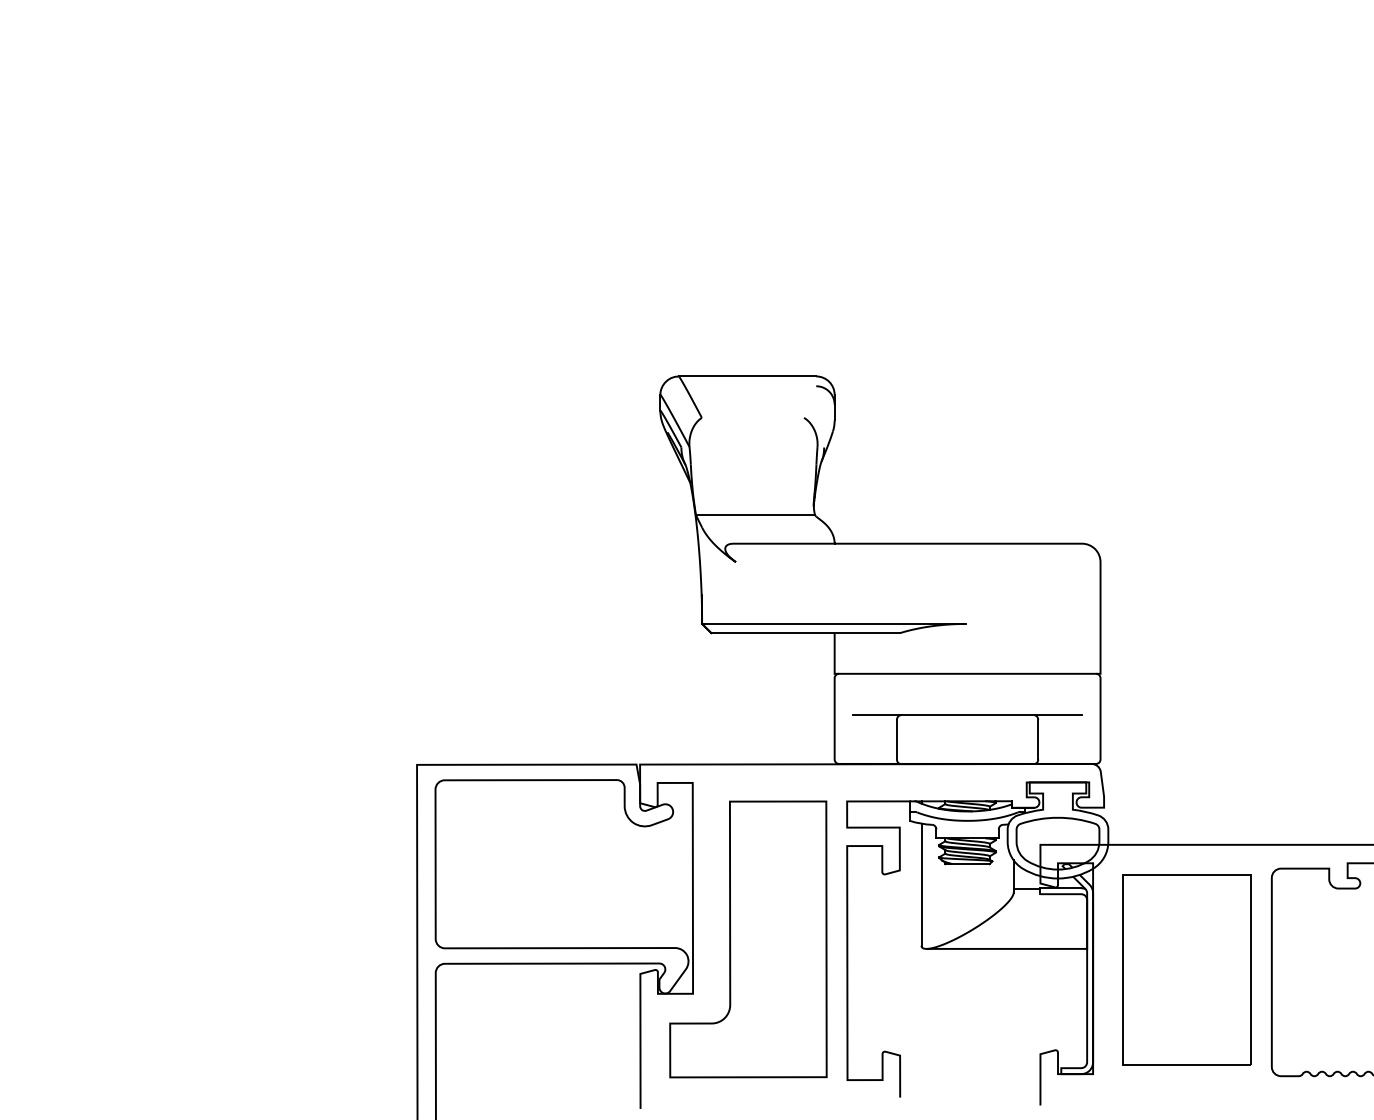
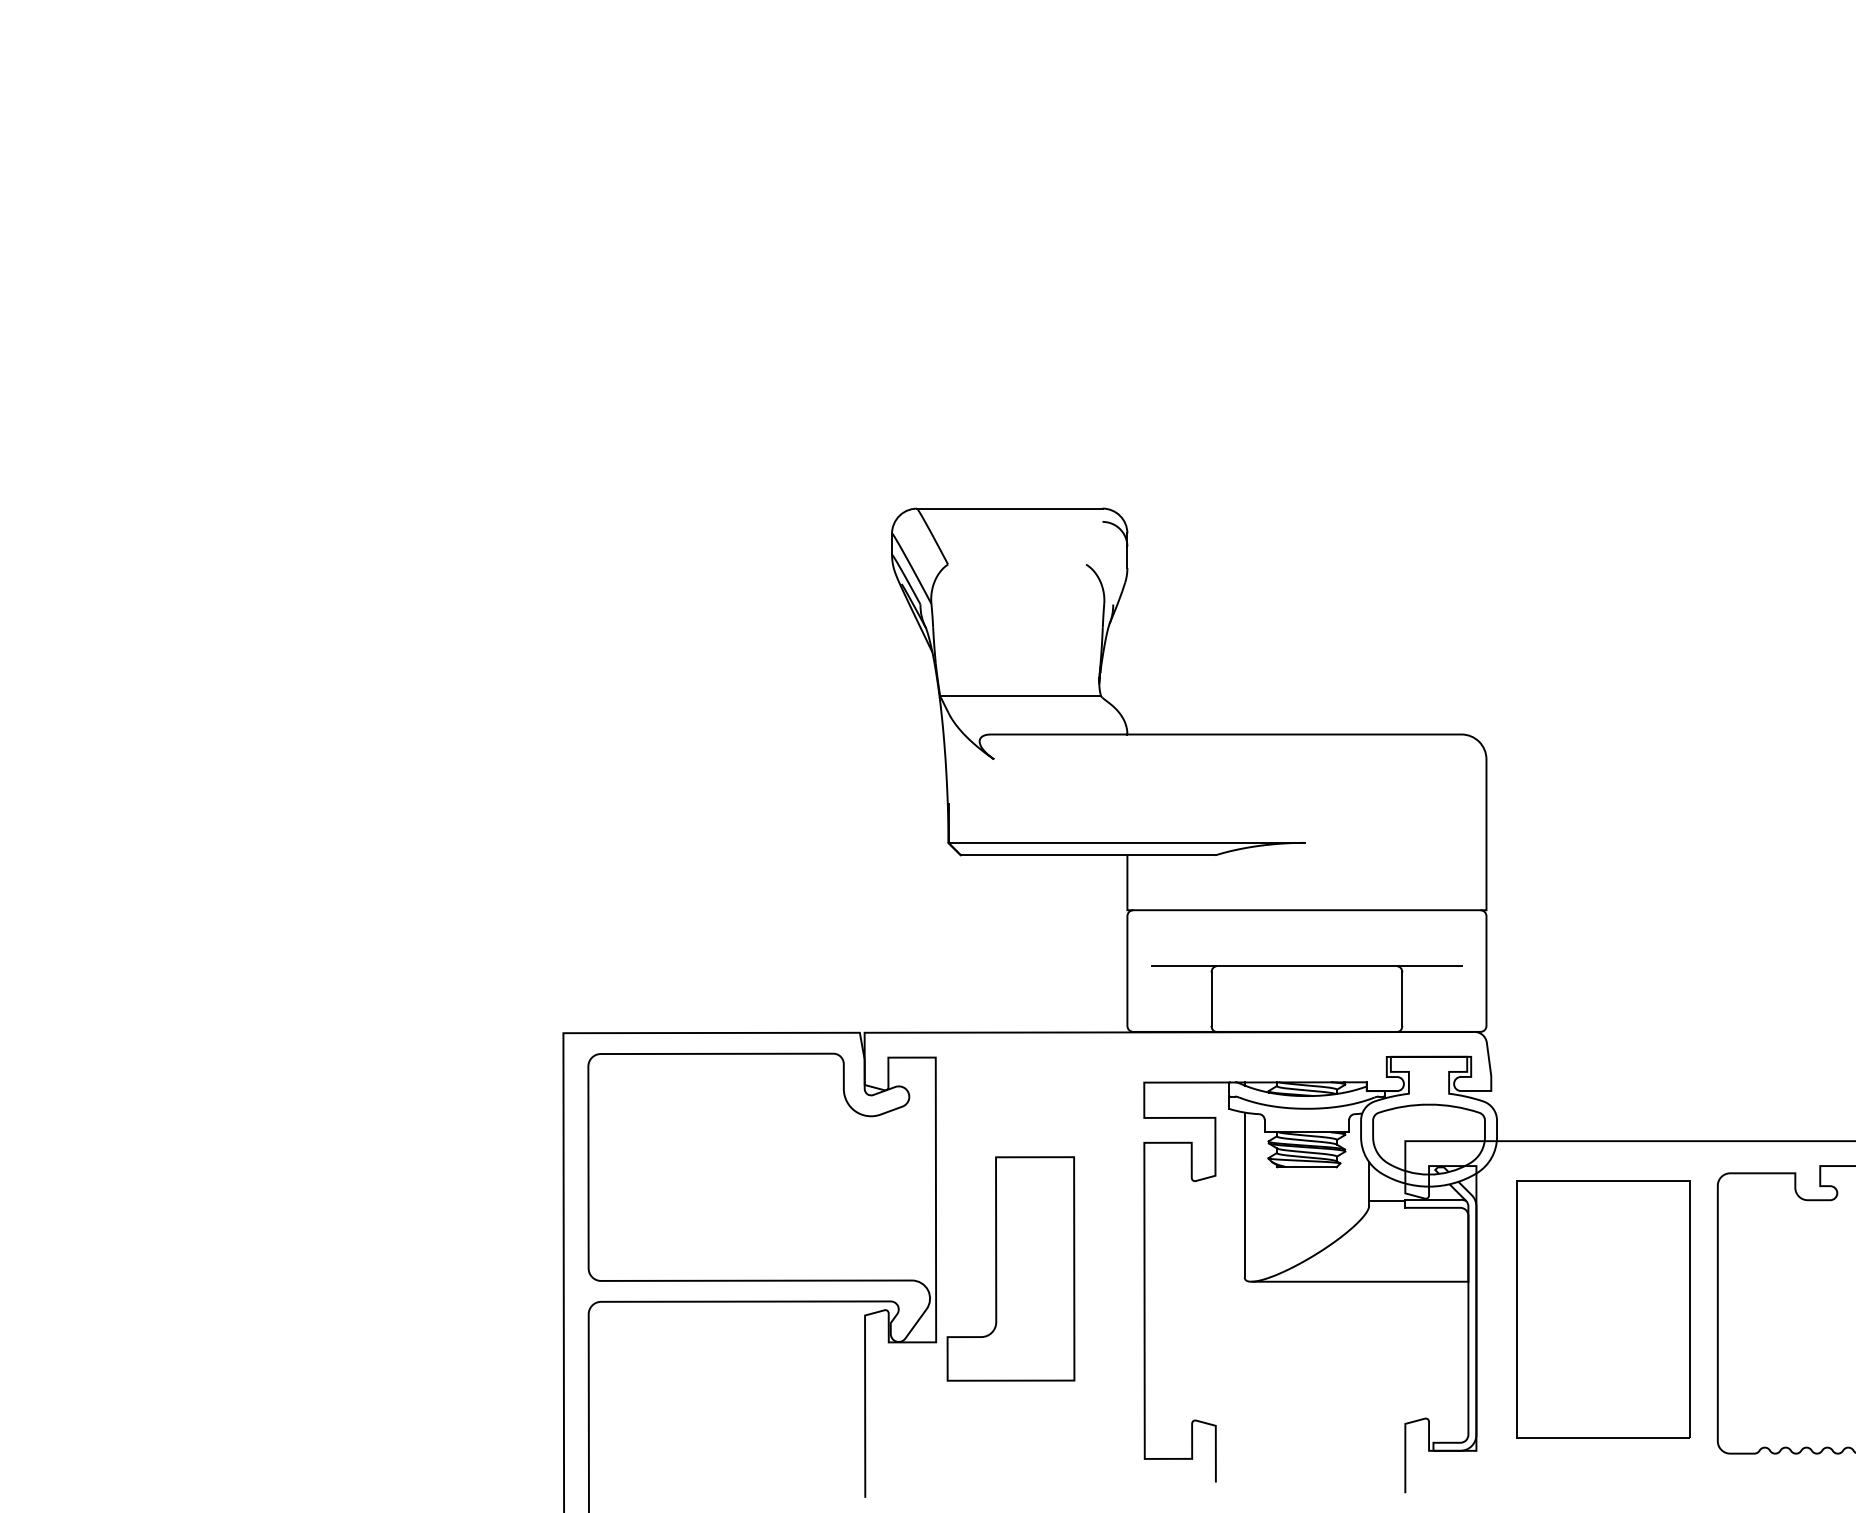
part: (748, 939) -> (1011, 1269), size x0.6

